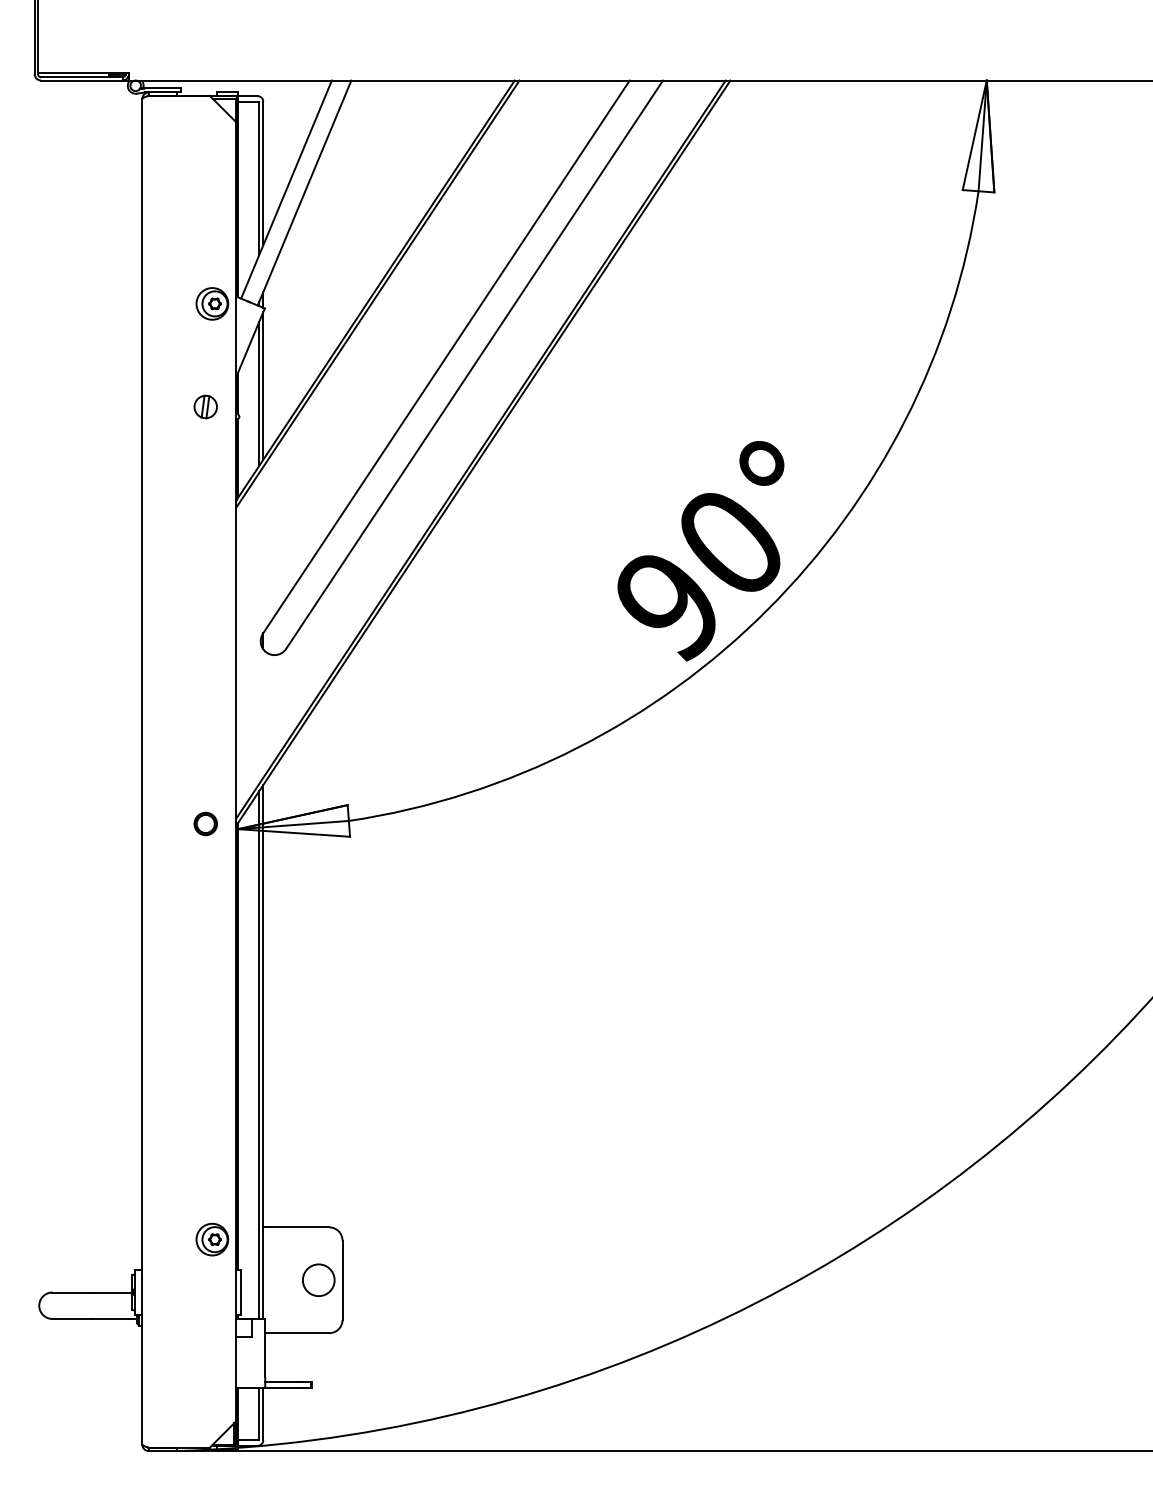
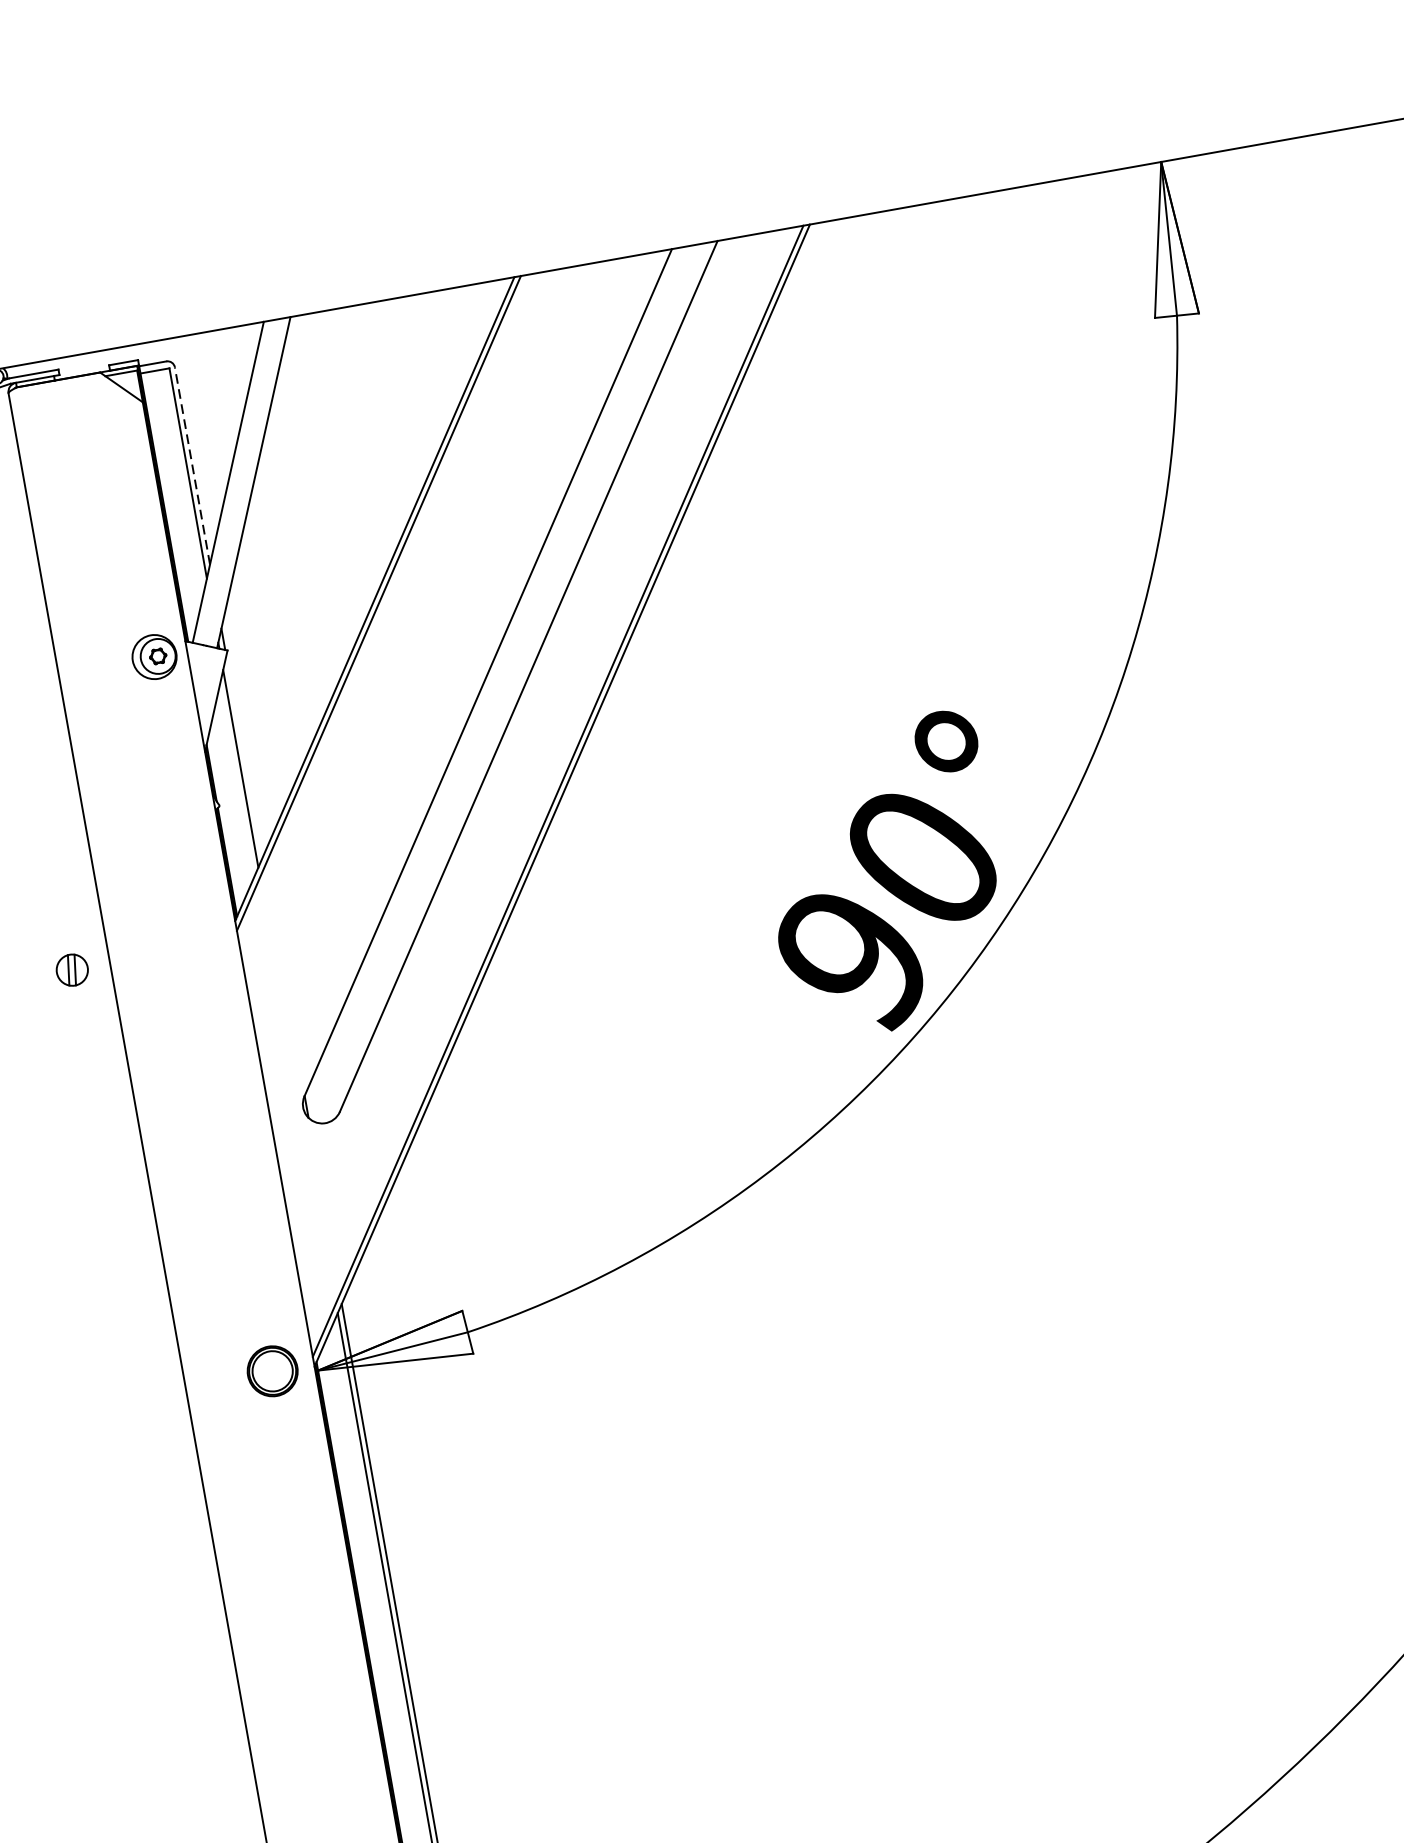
line: (263, 173) -> (192, 465), solid -> dashed
line: (263, 385) -> (244, 756), removed
part: (205, 406) -> (71, 969), moved
part: (205, 823) -> (271, 1370), size x1.6

